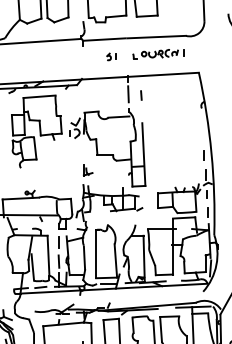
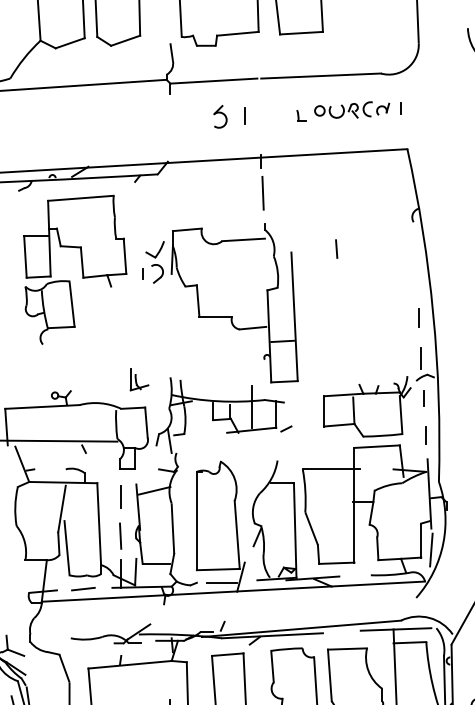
part: (158, 54) -> (349, 111), moved
part: (111, 56) -> (228, 115), size x1.6
line: (141, 95) -> (336, 249), moved
part: (88, 170) -> (140, 380), moved

